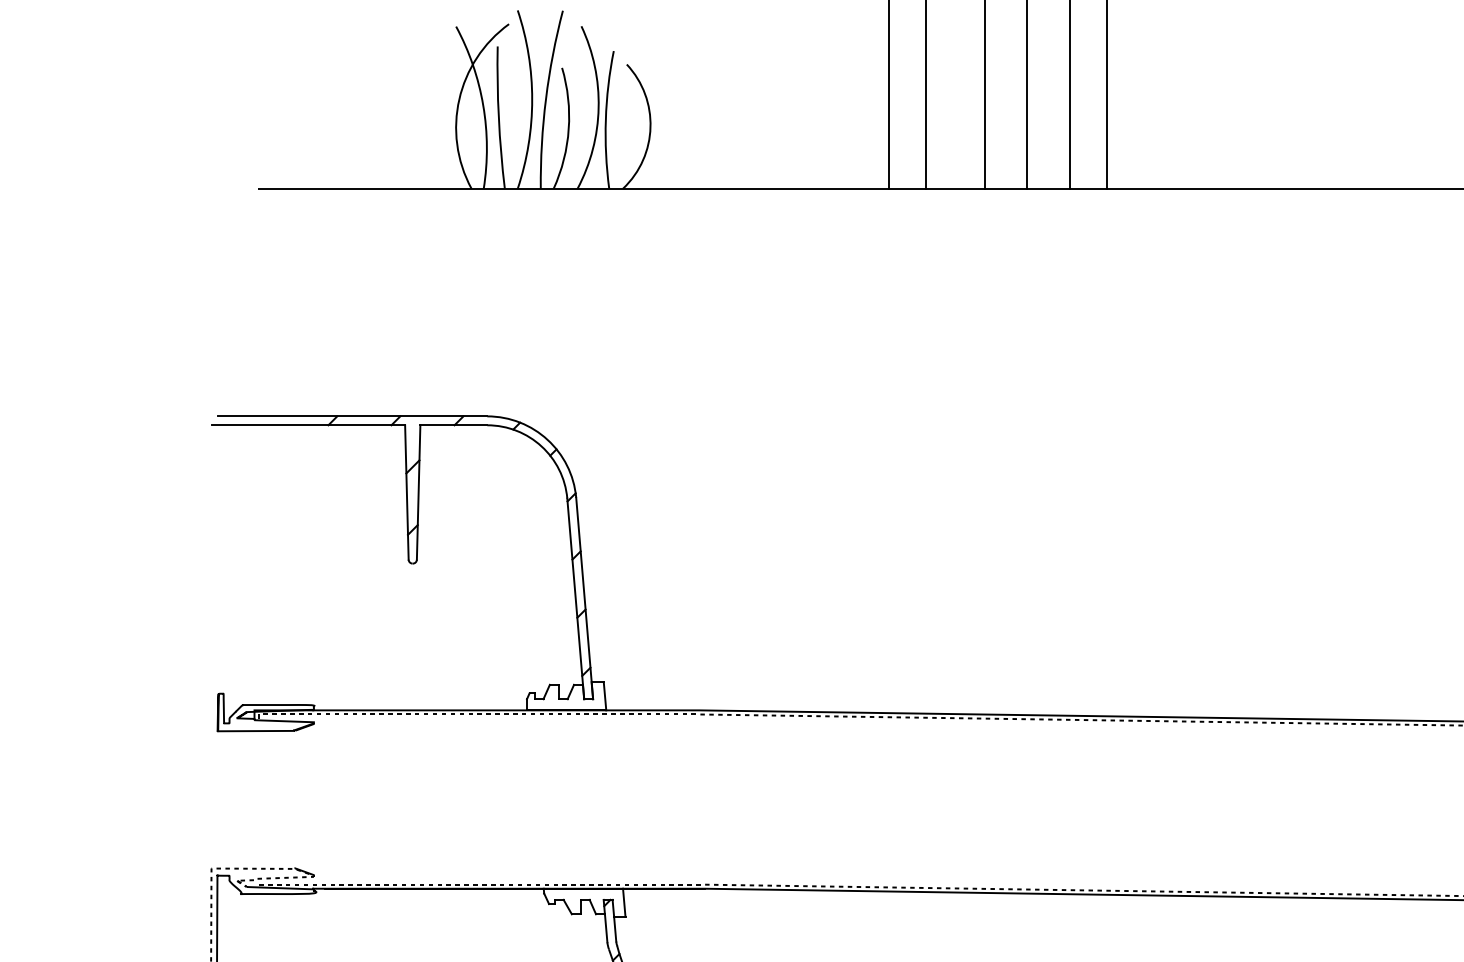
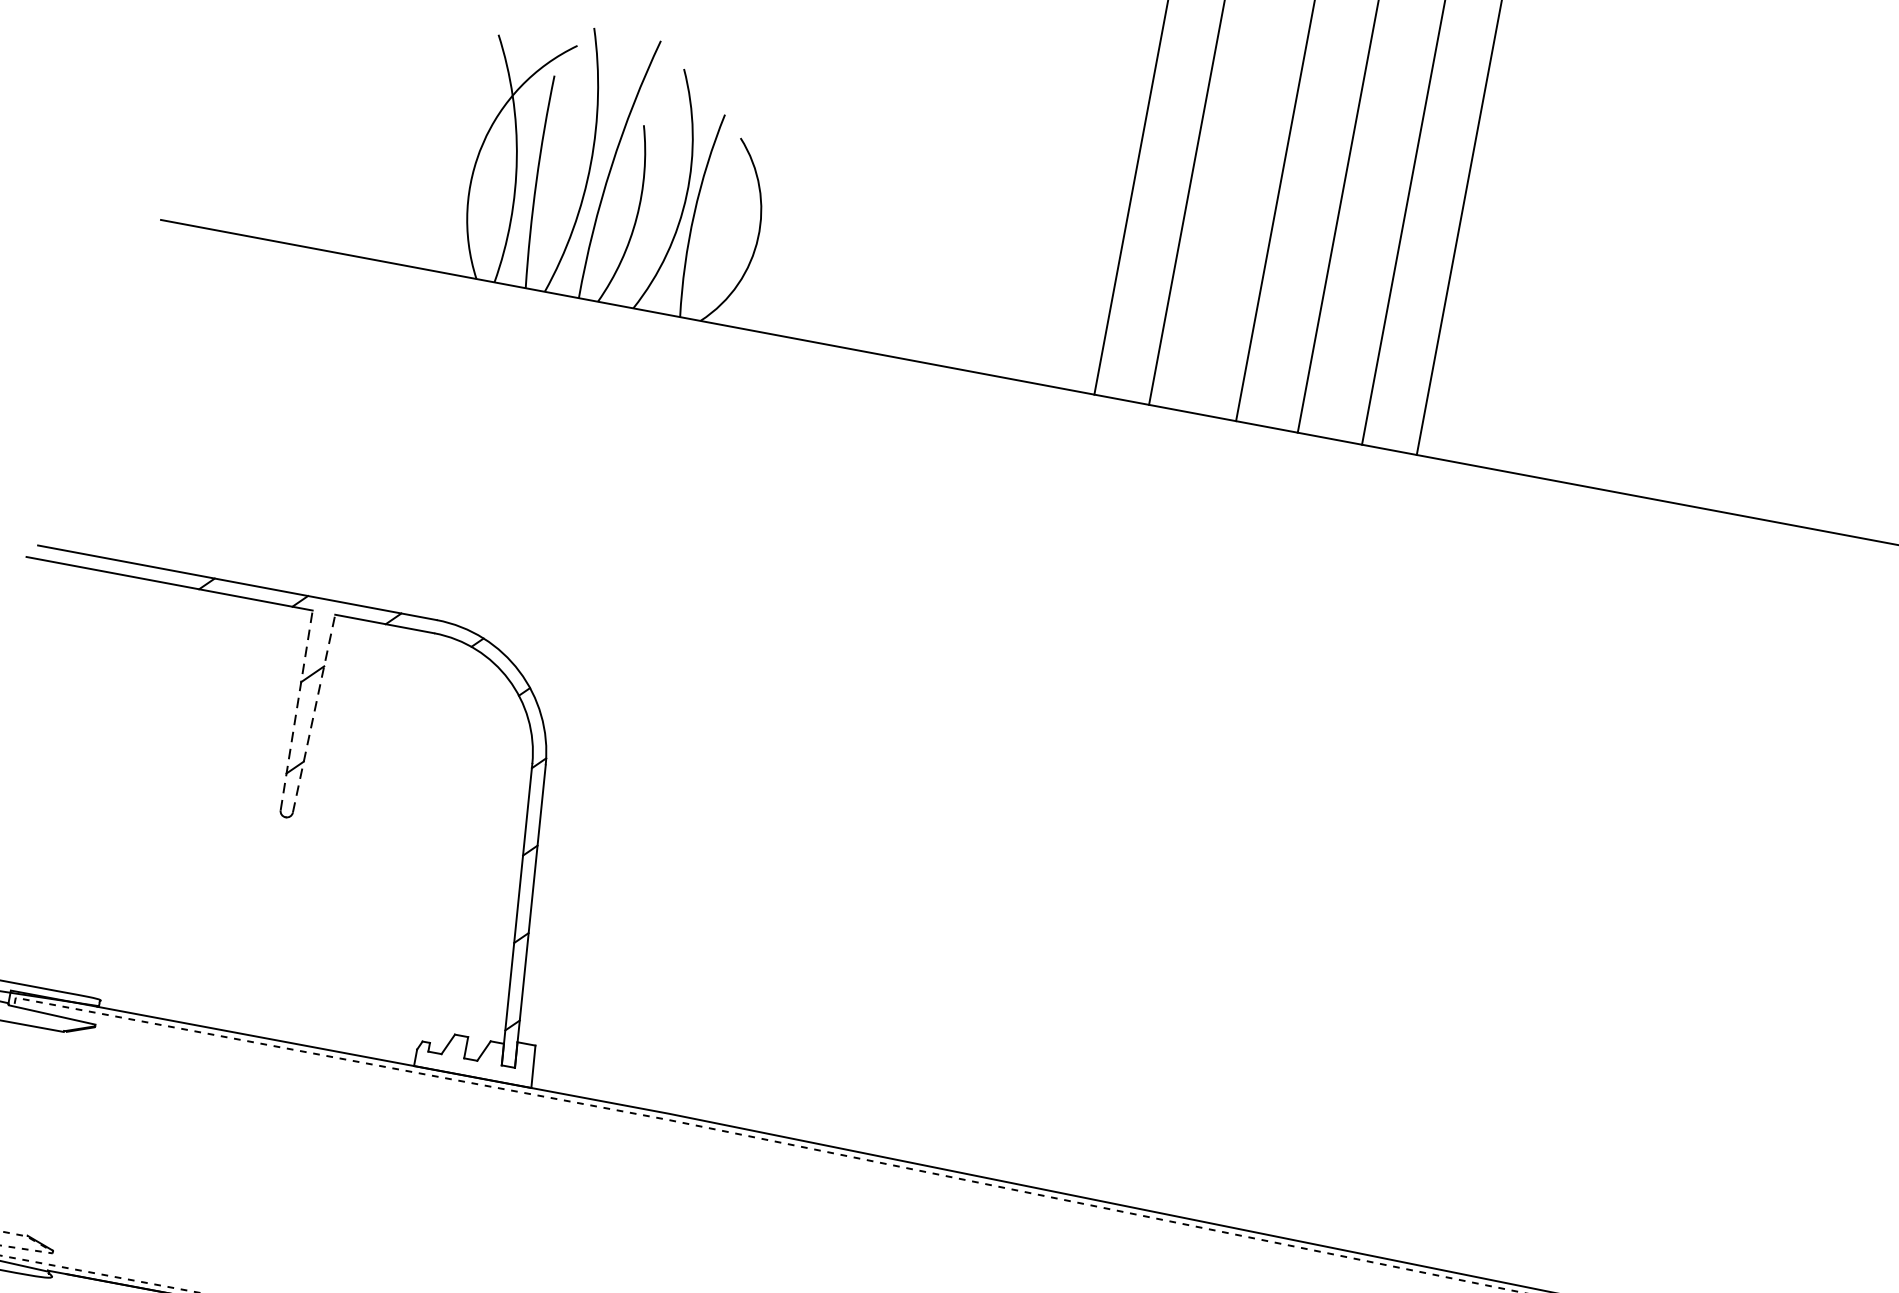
line: (406, 492) -> (296, 710), solid -> dashed
line: (418, 492) -> (313, 713), solid -> dashed

